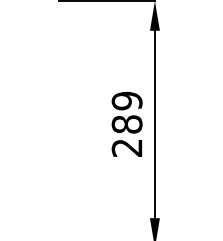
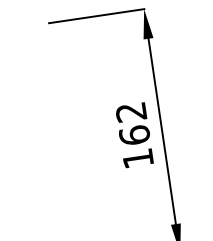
text: (126, 123) -> (133, 134), 289 -> 162

